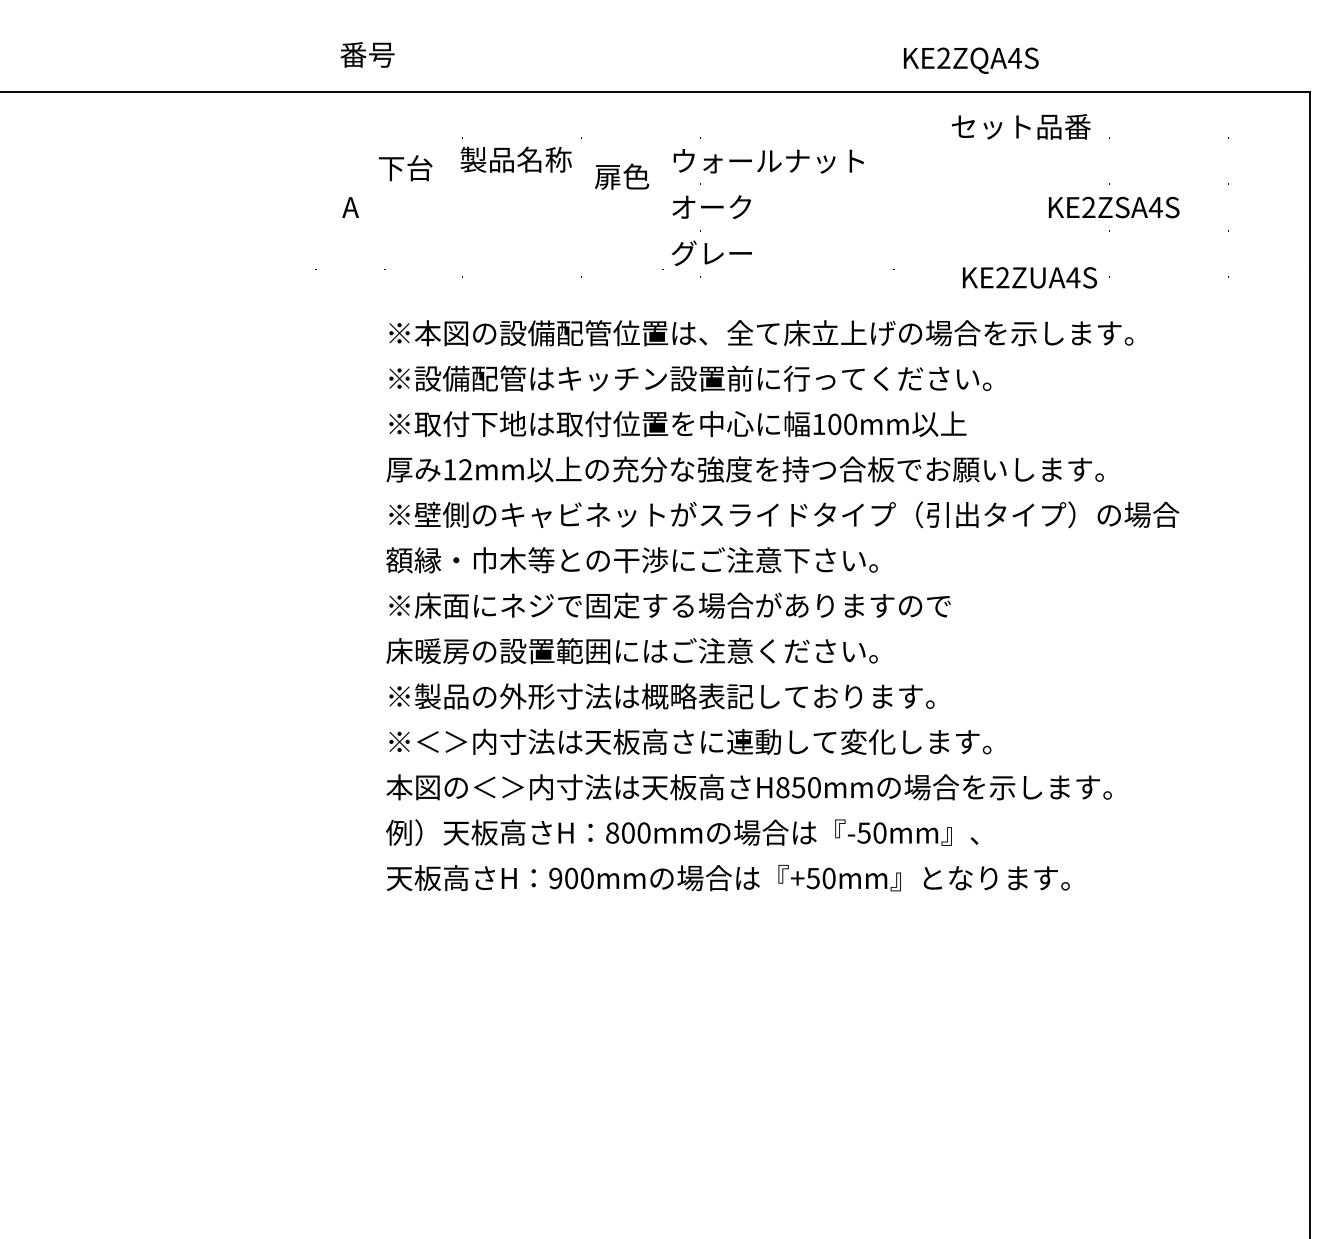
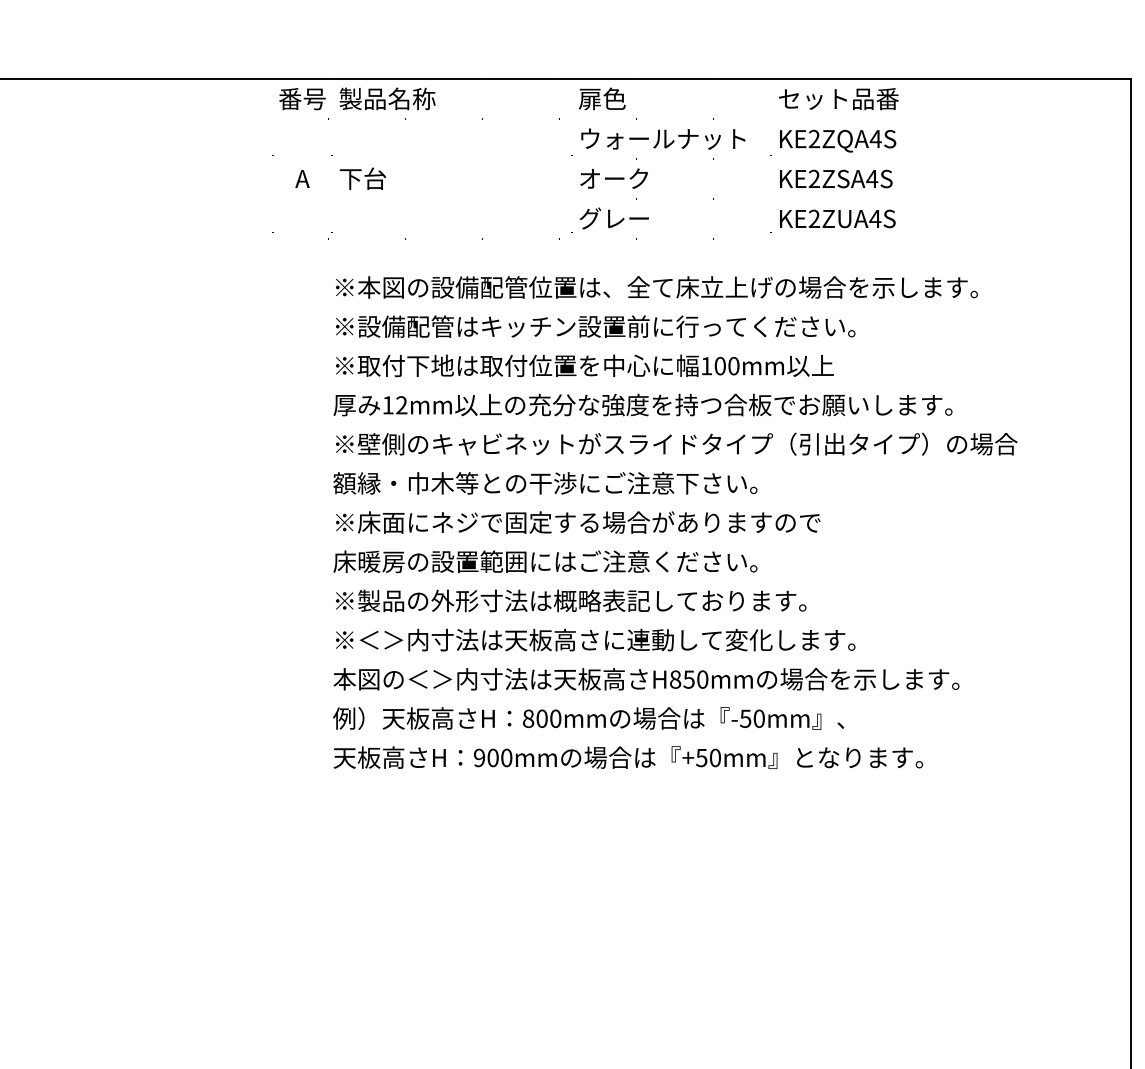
text: (367, 54) -> (302, 98), moved
text: (971, 60) -> (838, 141), moved
text: (1020, 126) -> (838, 98), moved
text: (515, 159) -> (386, 98), moved
text: (405, 168) -> (362, 178), moved
text: (622, 176) -> (602, 98), moved
text: (1114, 207) -> (836, 178), moved
text: (1030, 277) -> (838, 218), moved

